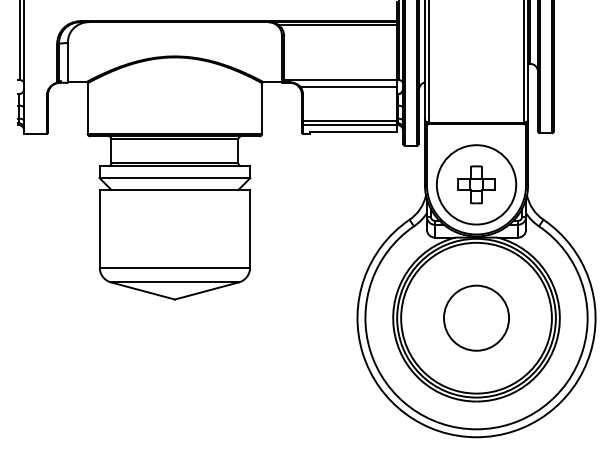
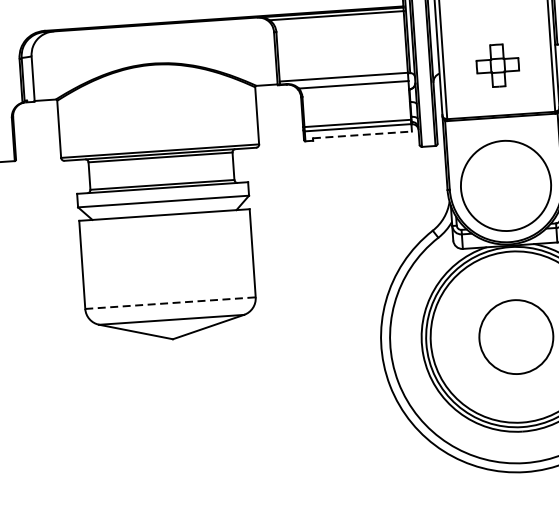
line: (353, 131) -> (362, 134), solid -> dashed
part: (476, 184) -> (497, 65), moved
line: (175, 267) -> (171, 302), solid -> dashed

